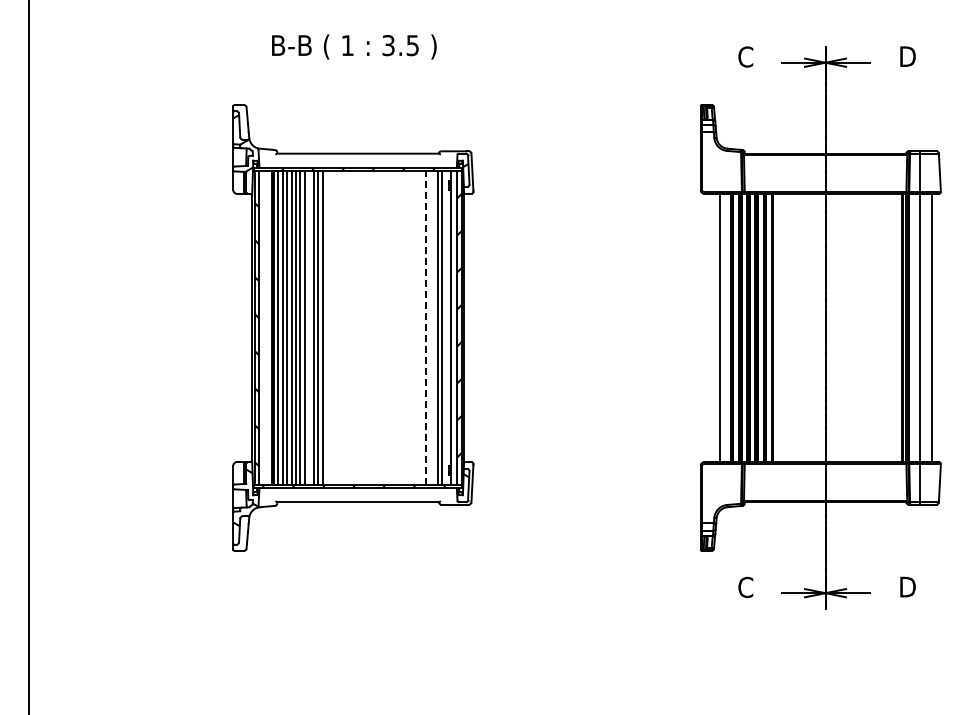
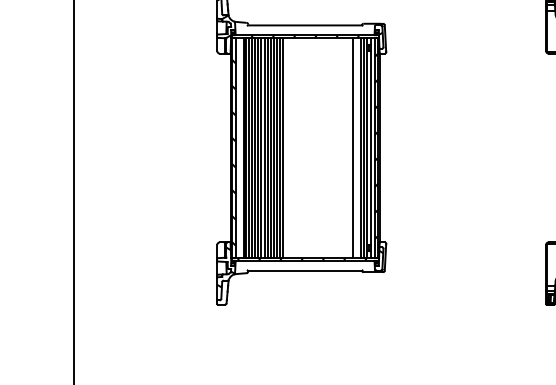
line: (309, 327) -> (270, 147), added
line: (327, 327) -> (283, 147), added
line: (426, 327) -> (353, 147), dashed -> solid
line: (446, 327) -> (367, 147), added

